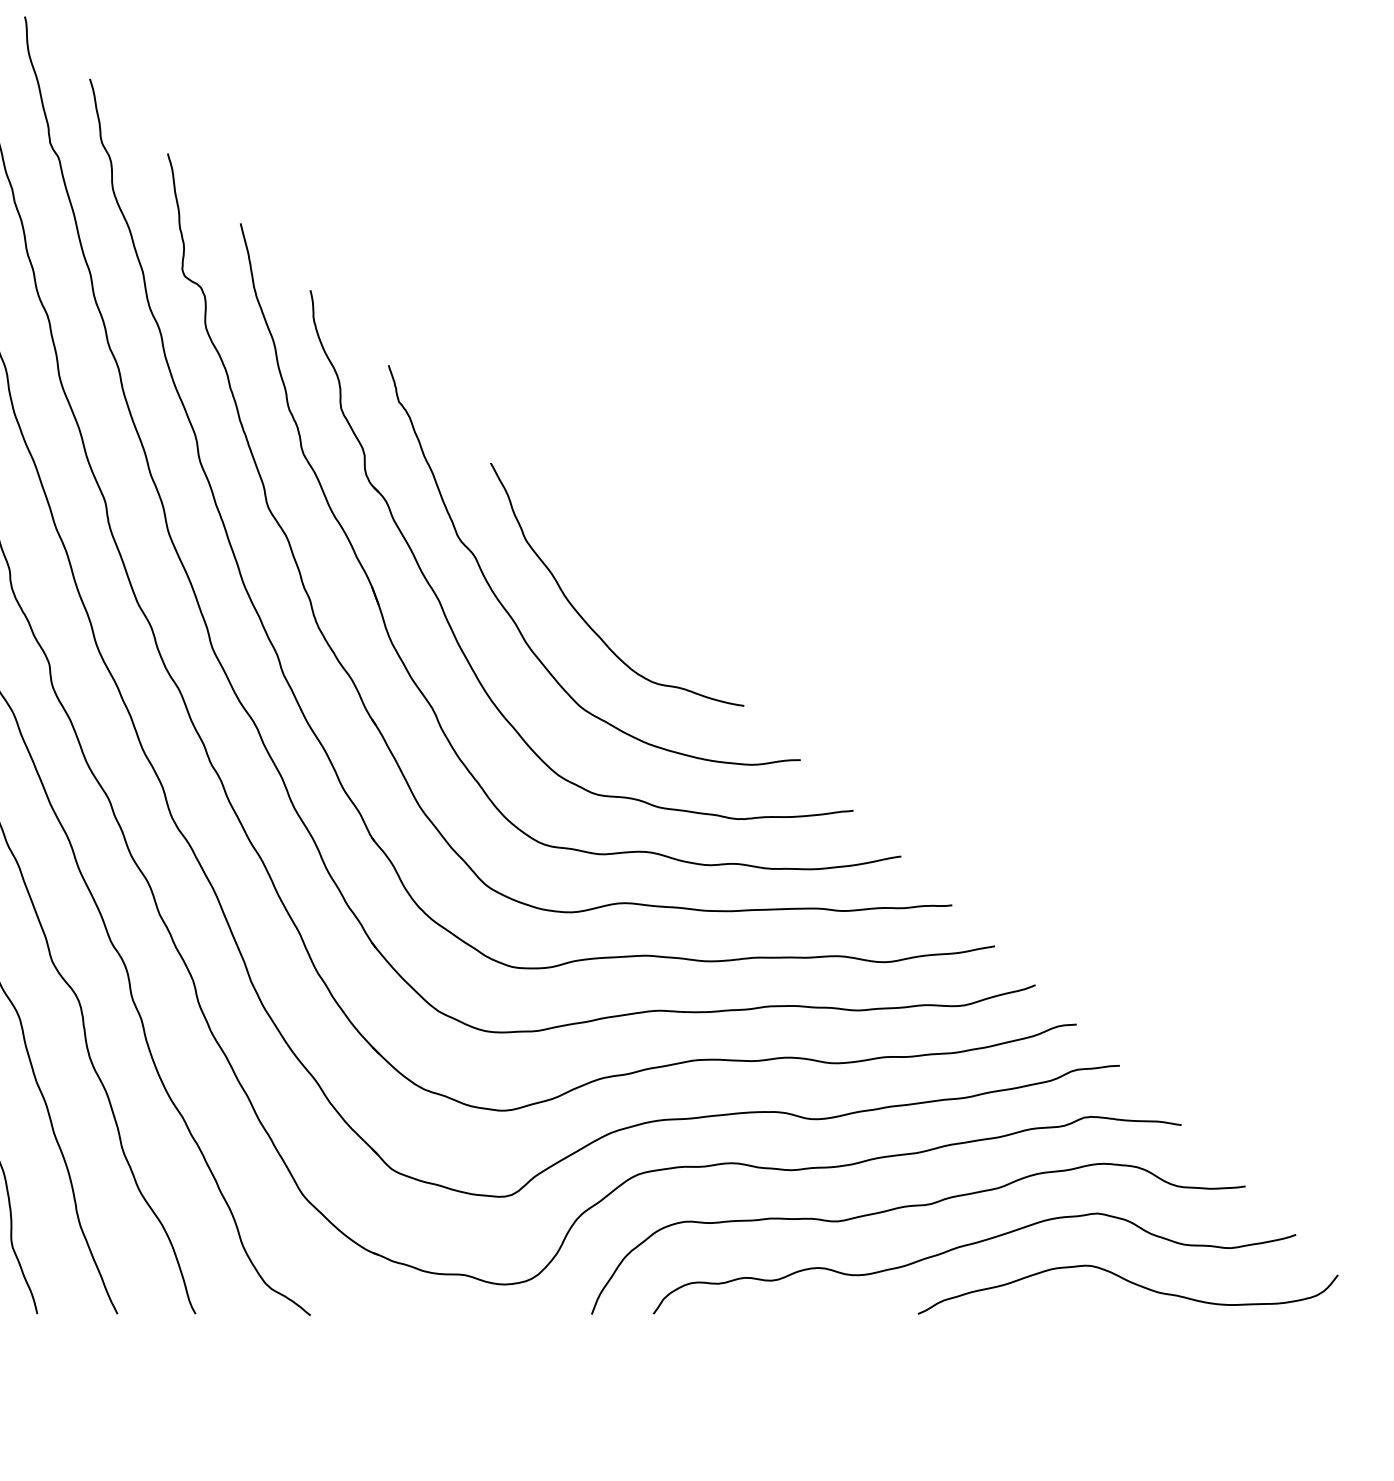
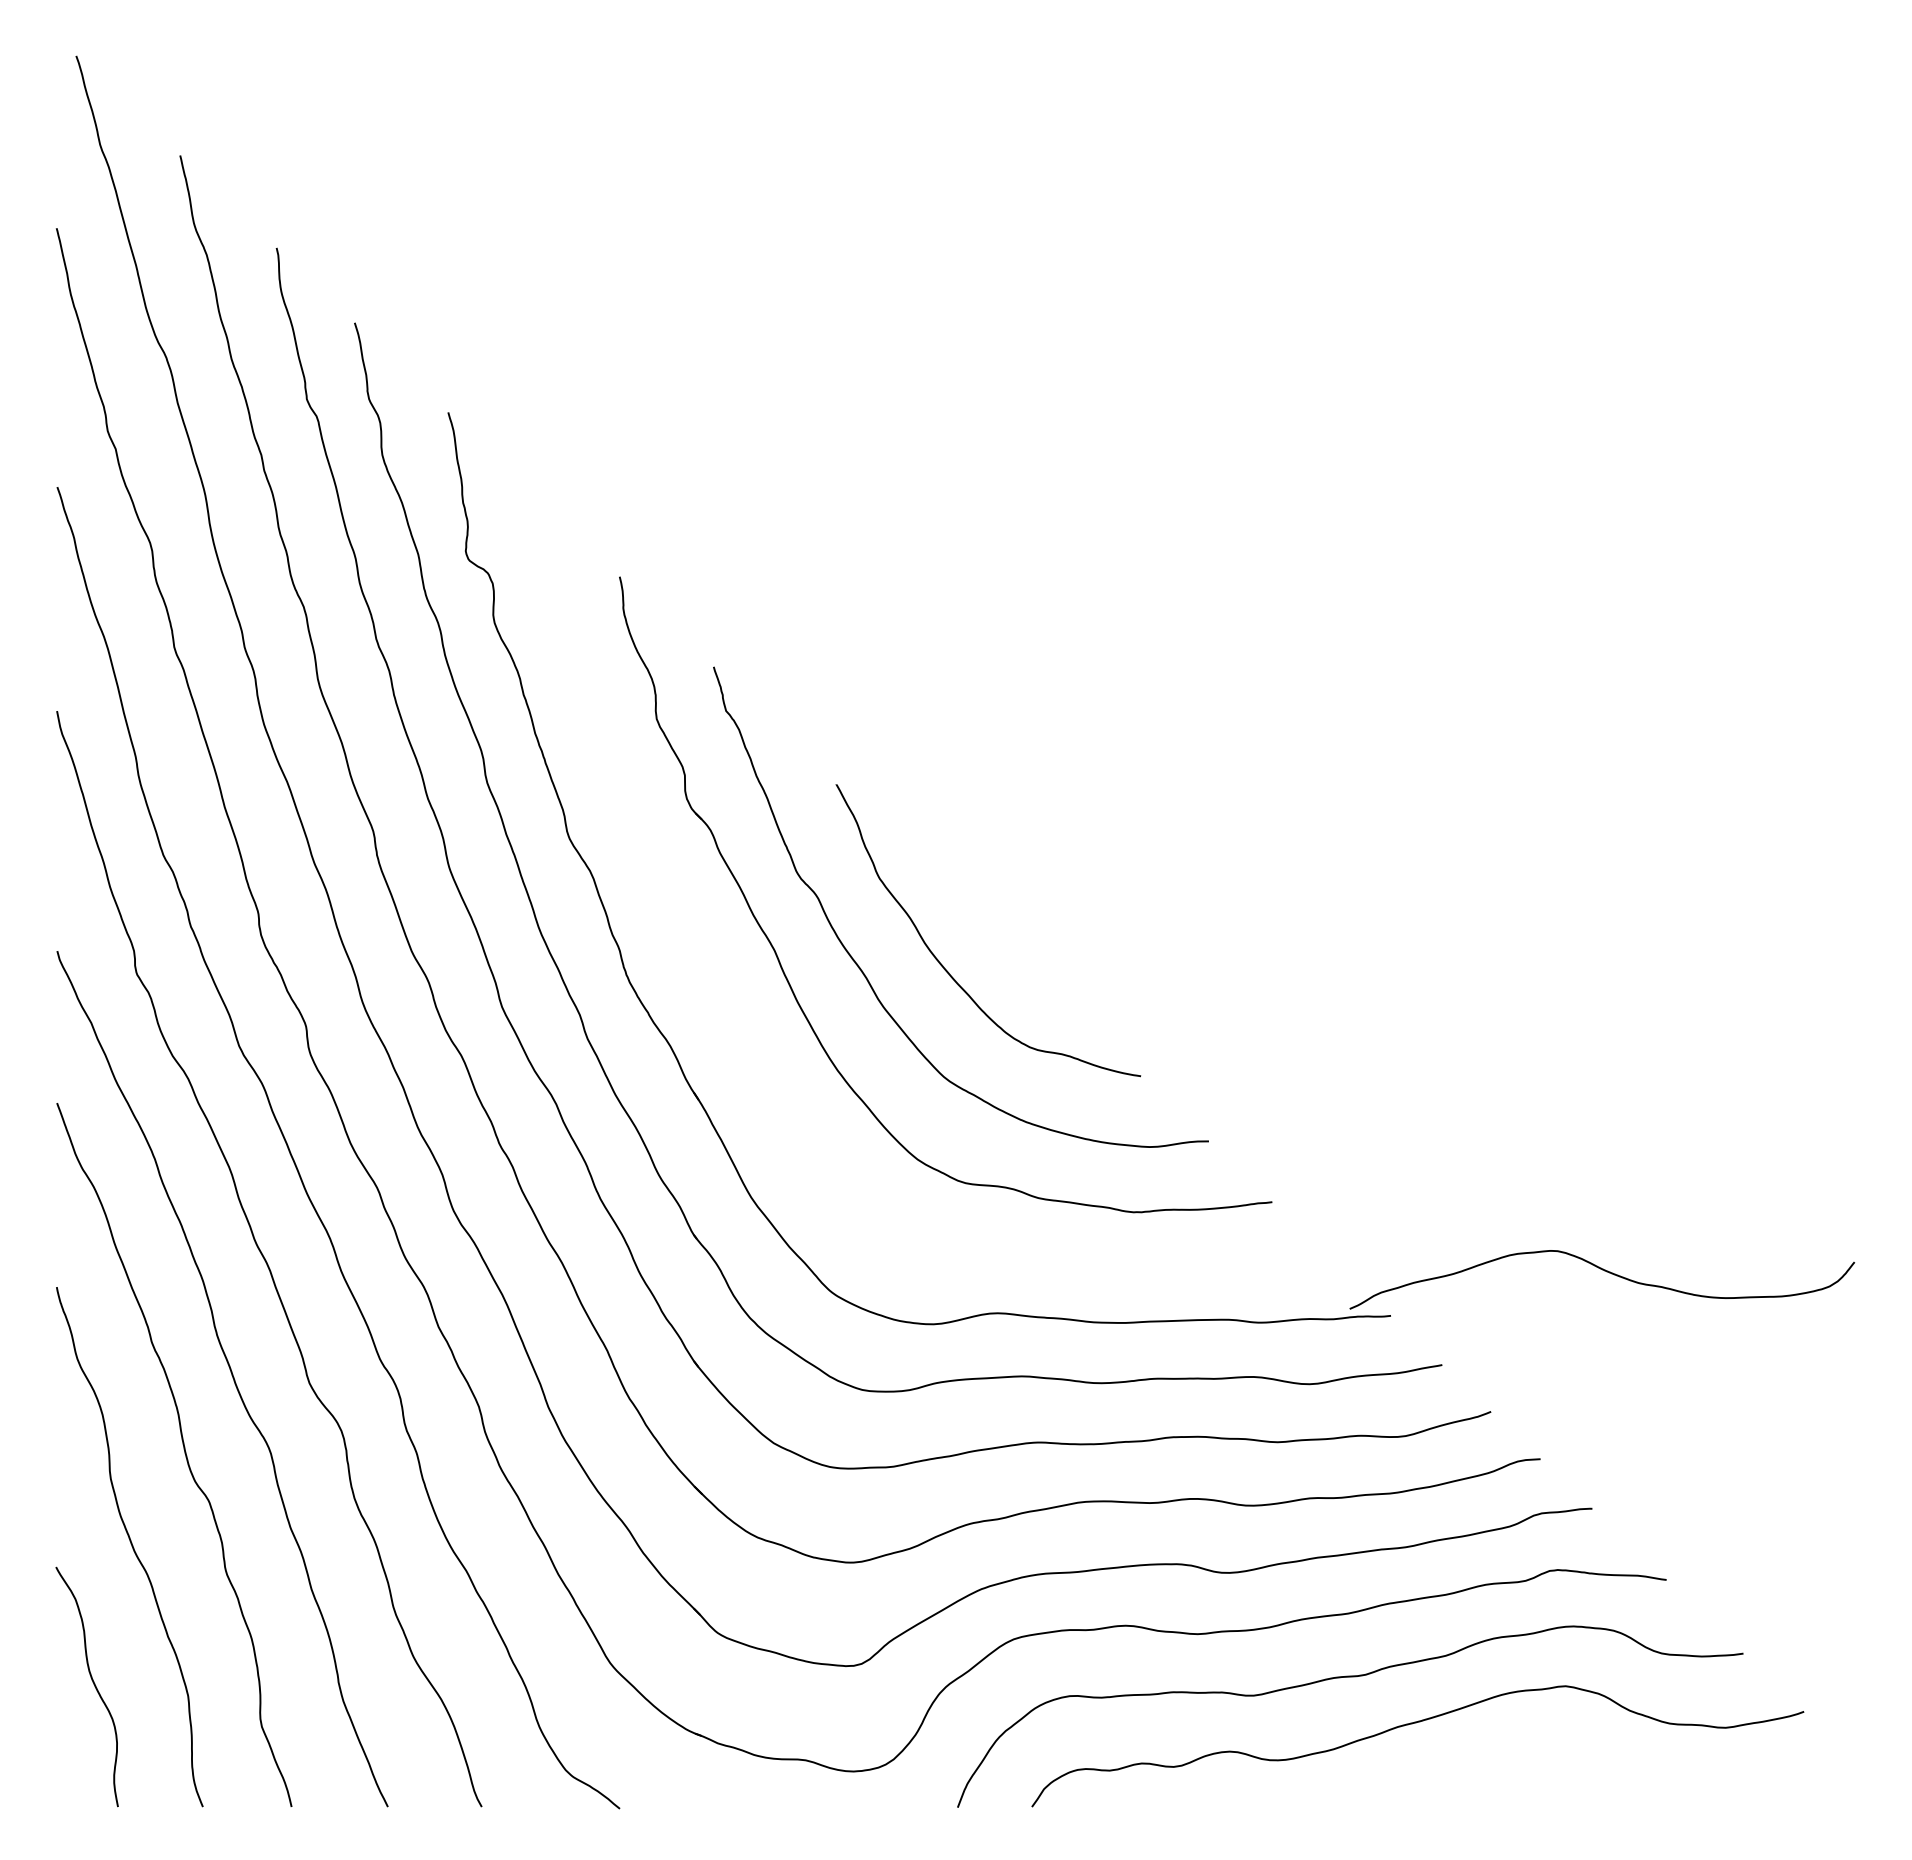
part: (380, 608) -> (704, 959), removed
curve: (1131, 1283) -> (1606, 1272), moved

